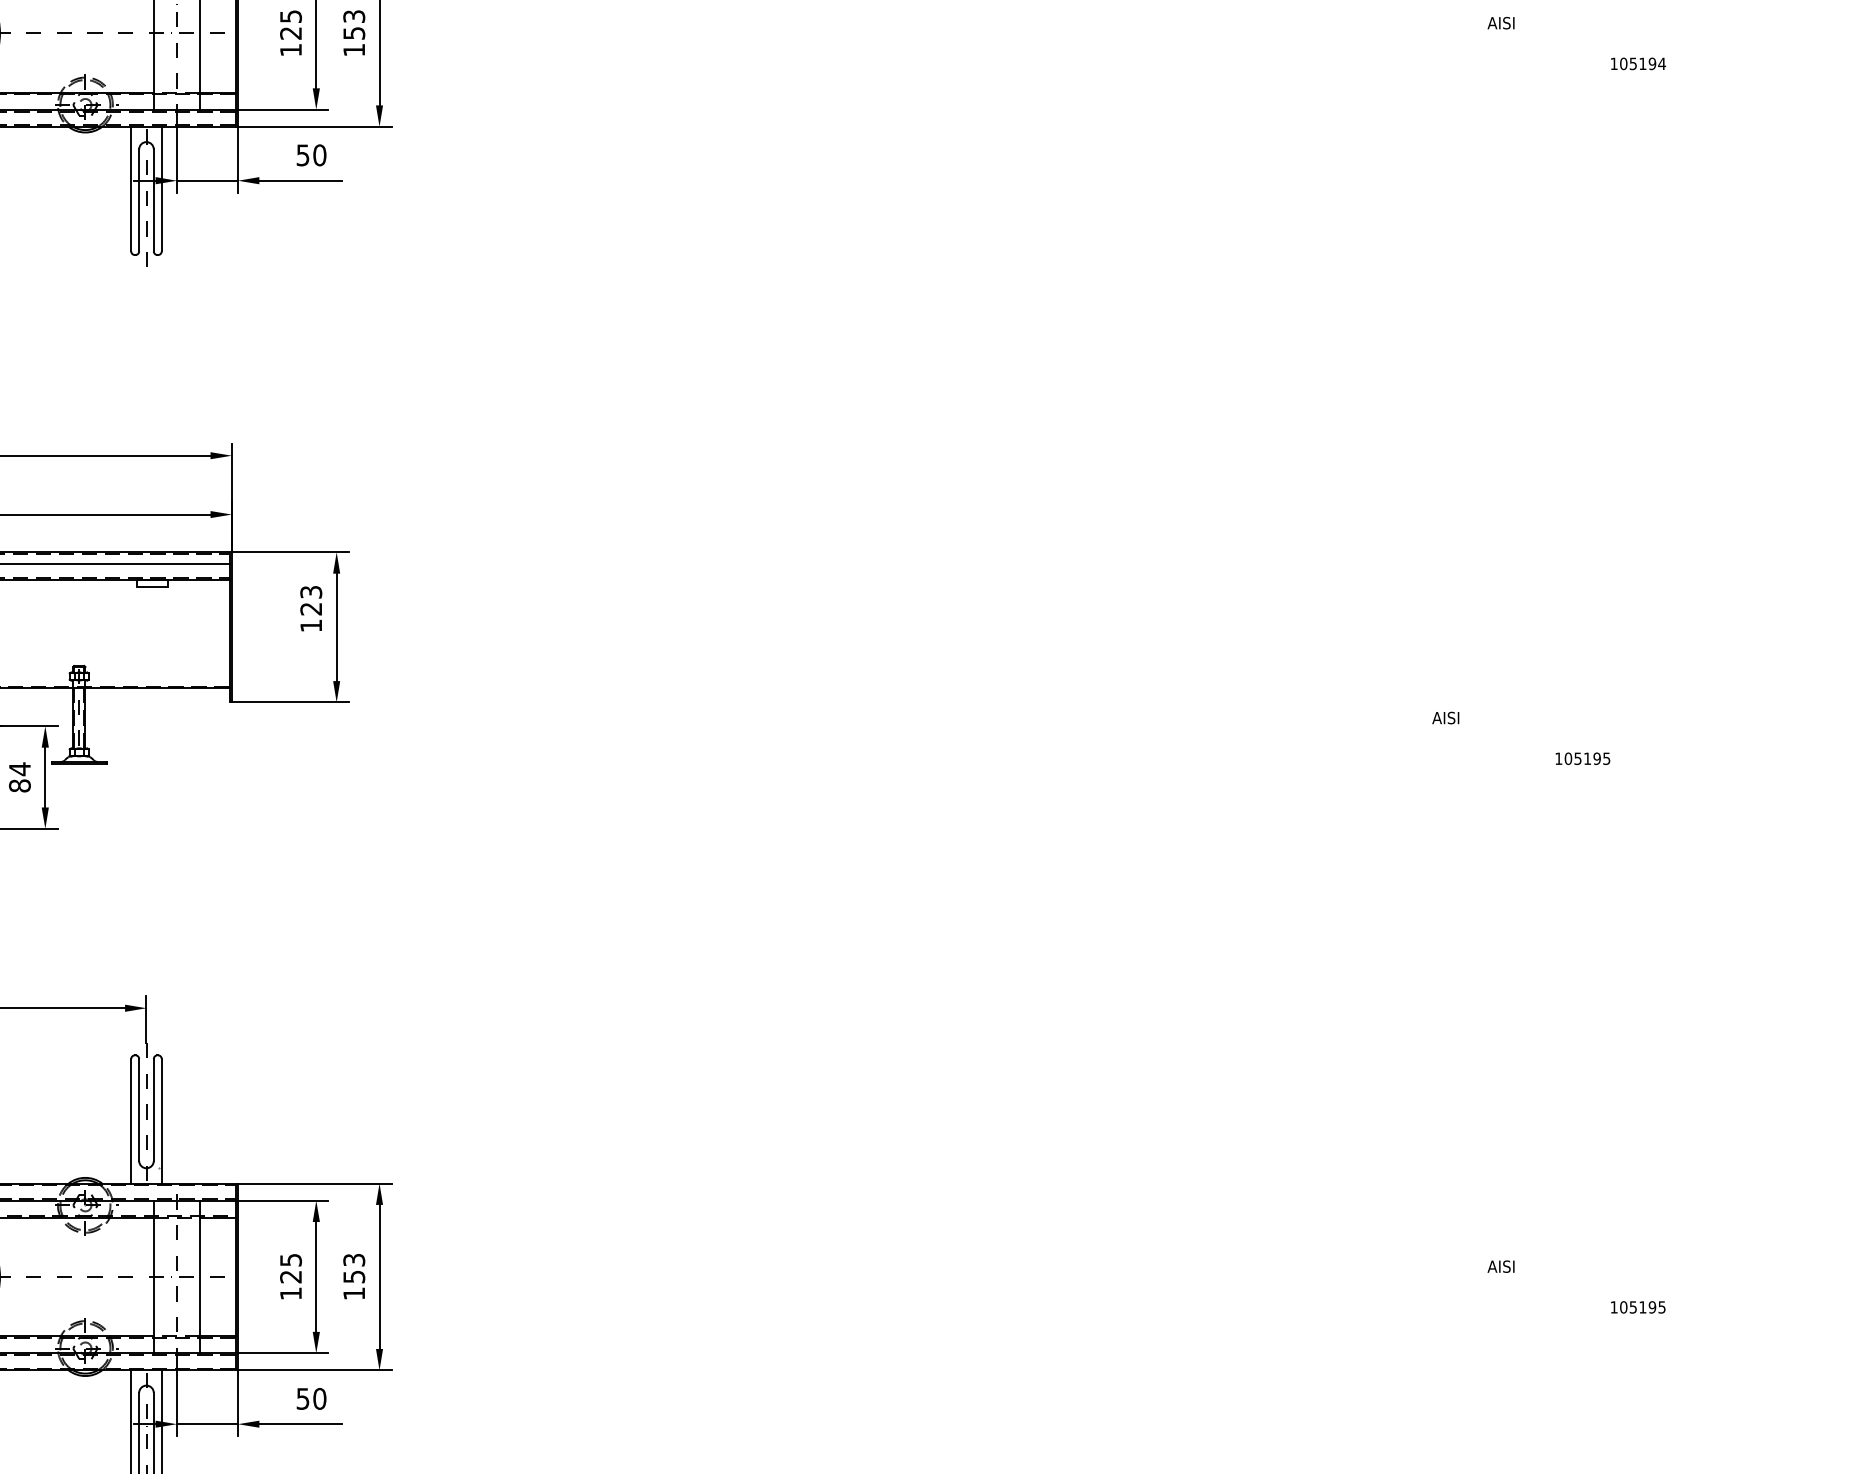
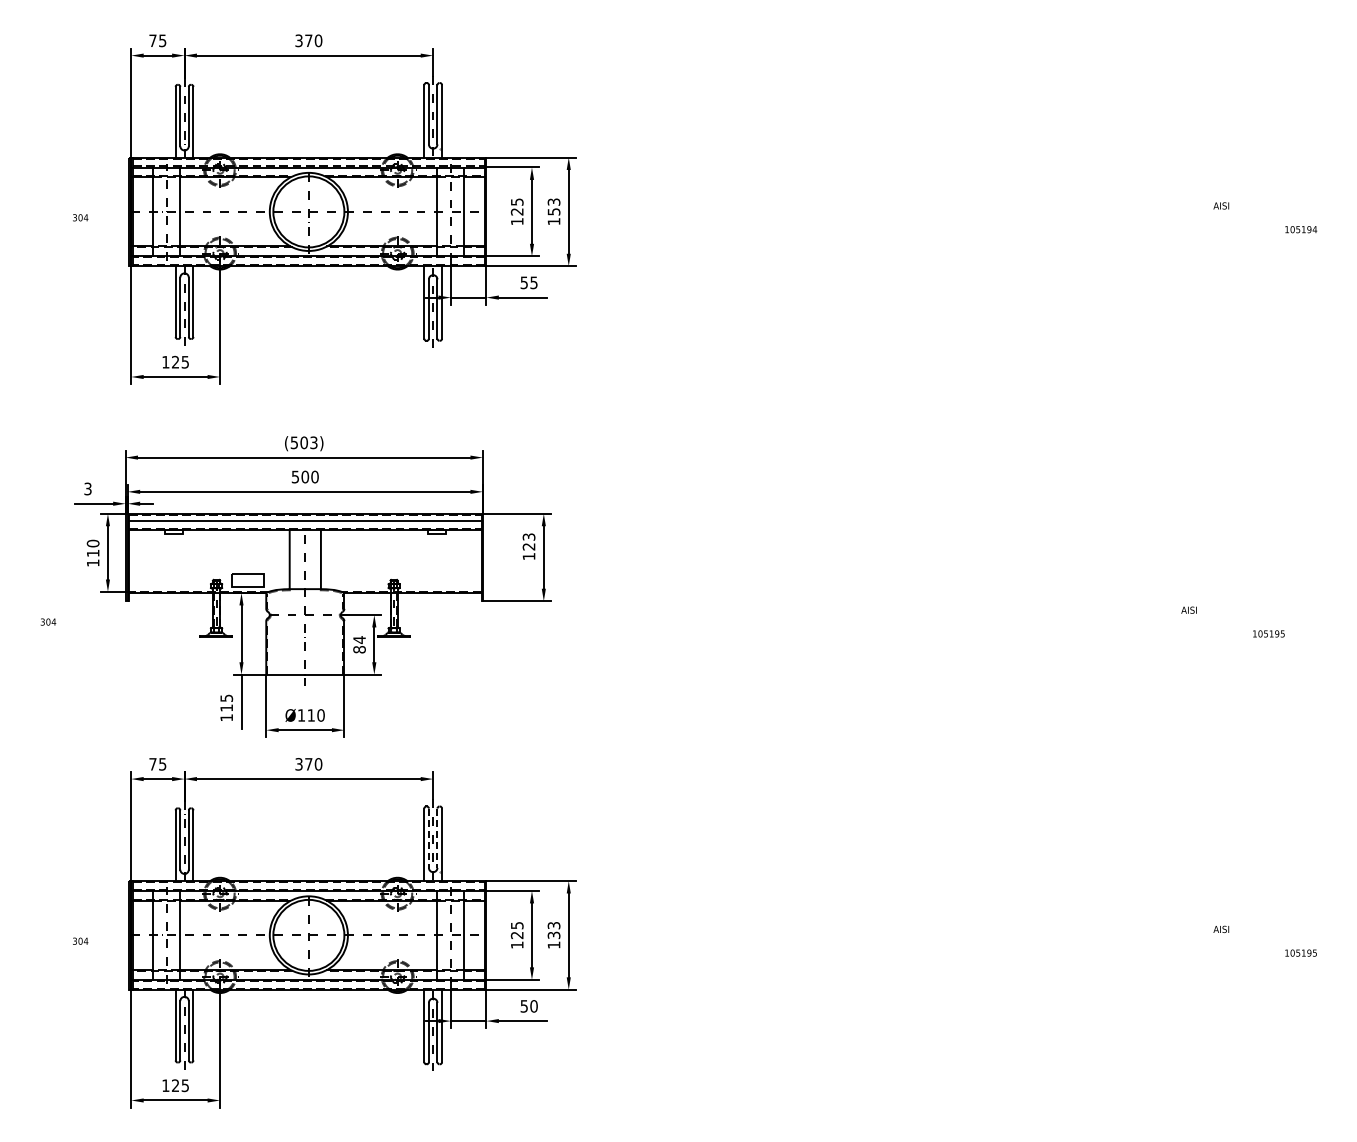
text: (318, 154) -> (533, 282), 50 -> 55
line: (138, 1110) -> (428, 838), solid -> dashed
line: (153, 1110) -> (437, 838), solid -> dashed
text: (353, 1275) -> (553, 934), 153 -> 133

